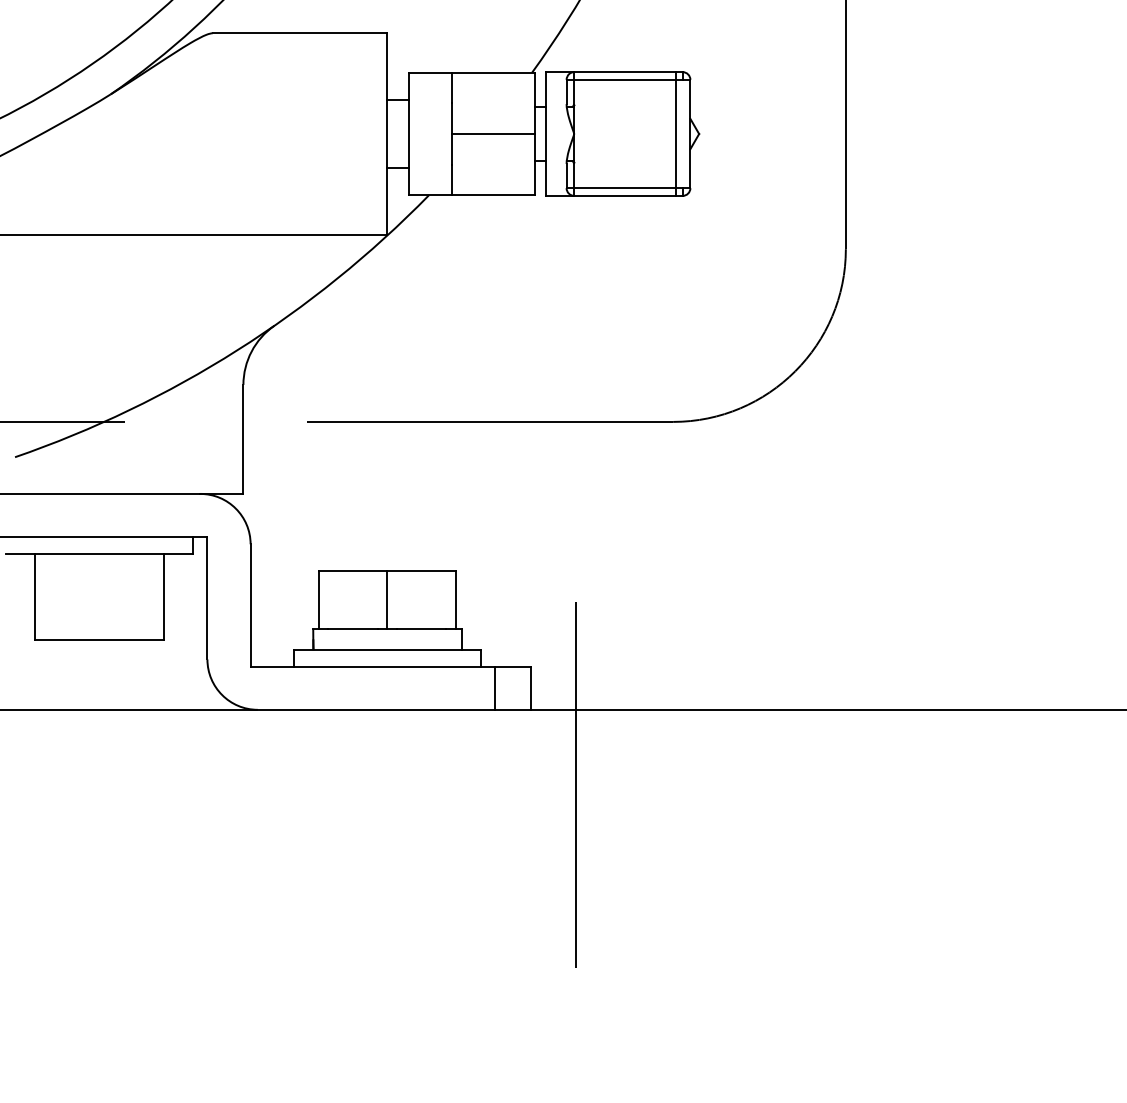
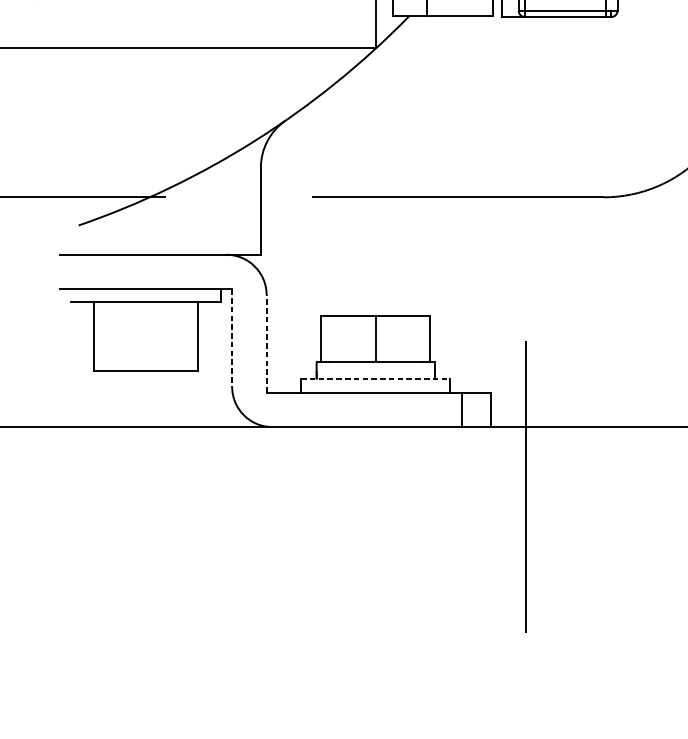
line: (207, 598) -> (232, 338), solid -> dashed
line: (250, 604) -> (266, 343), solid -> dashed
line: (387, 650) -> (375, 379), solid -> dashed

